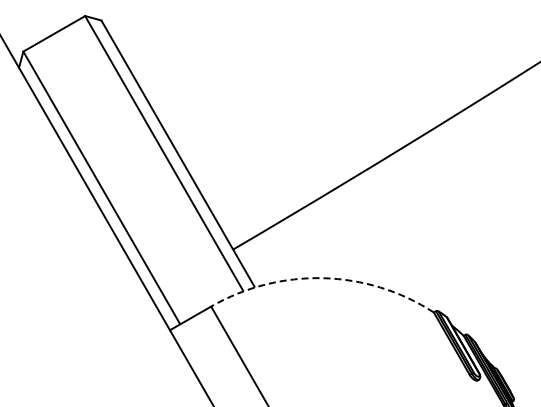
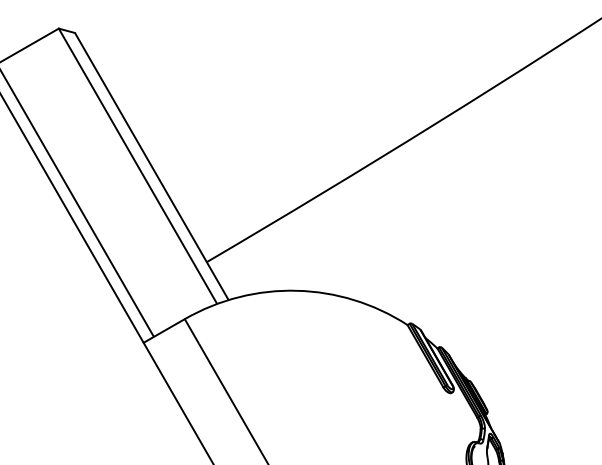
arc: (322, 277) -> (296, 290), dashed -> solid

